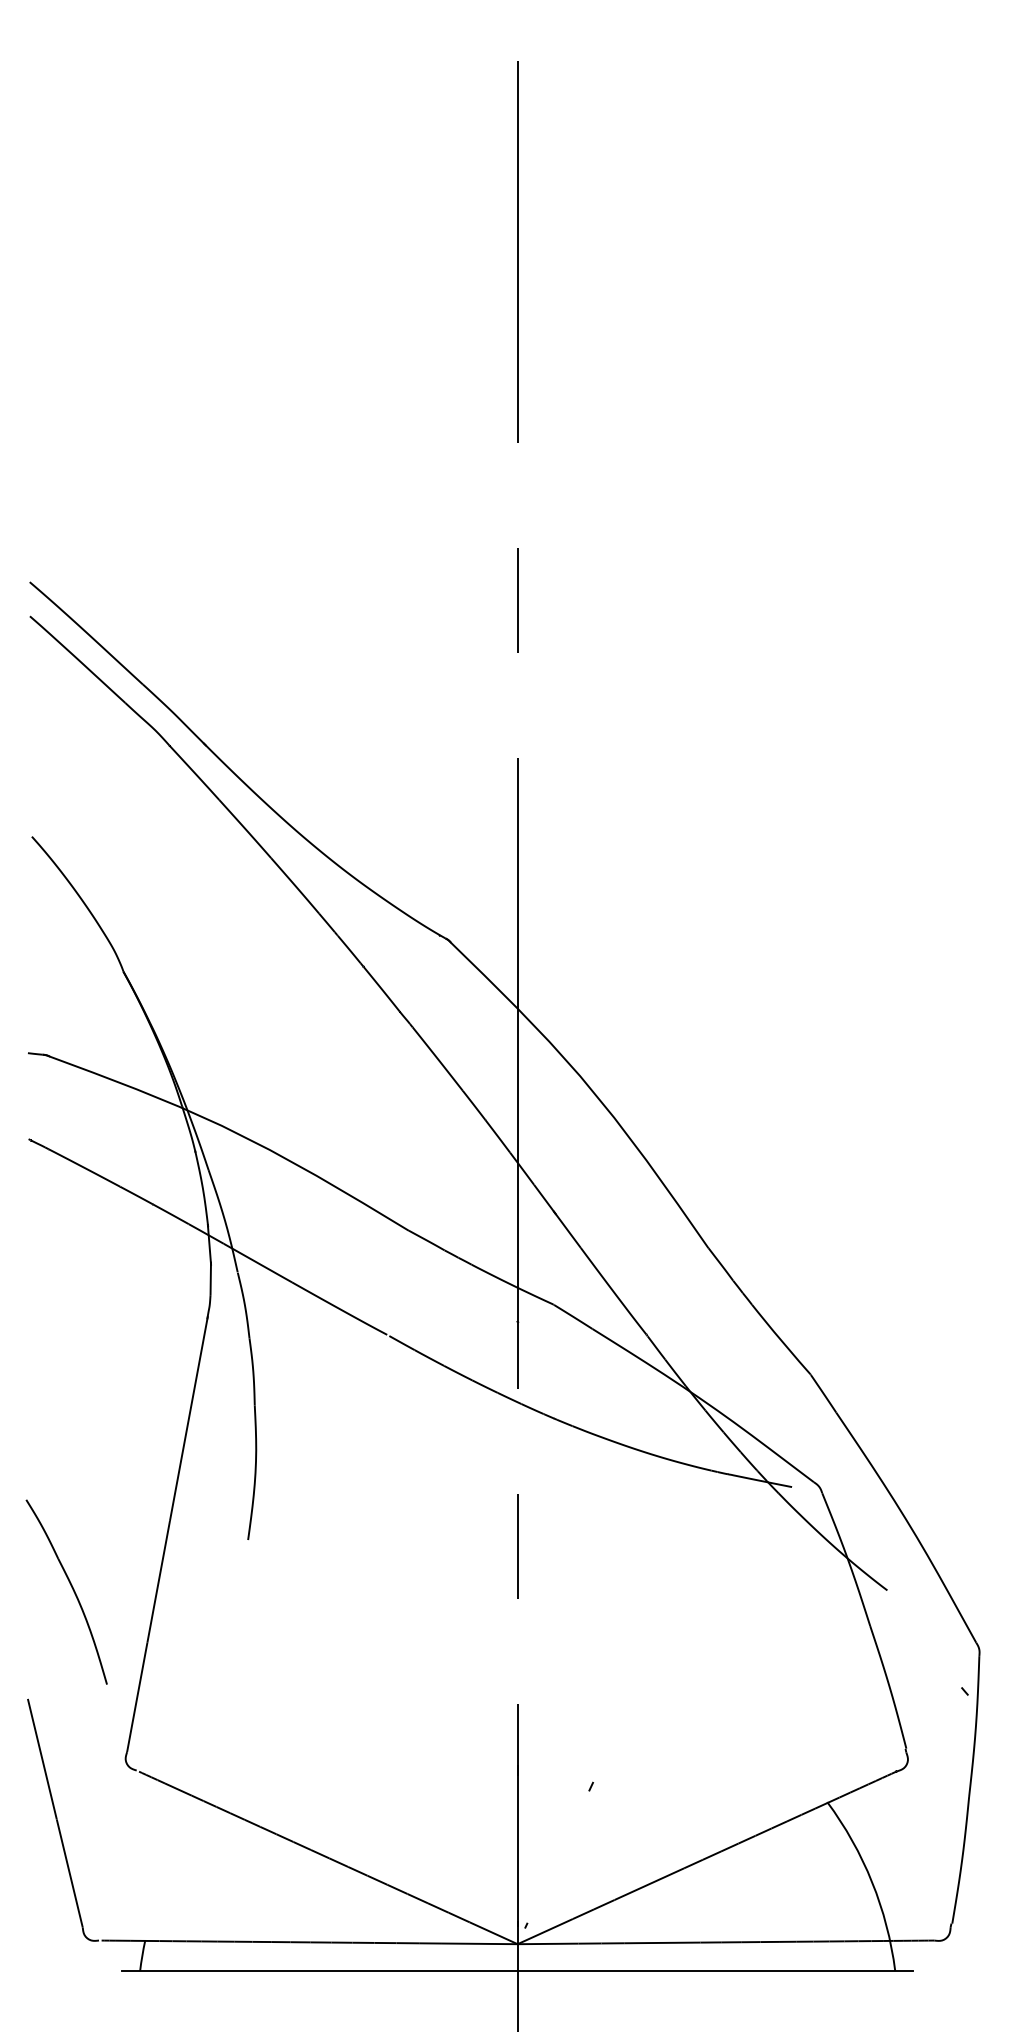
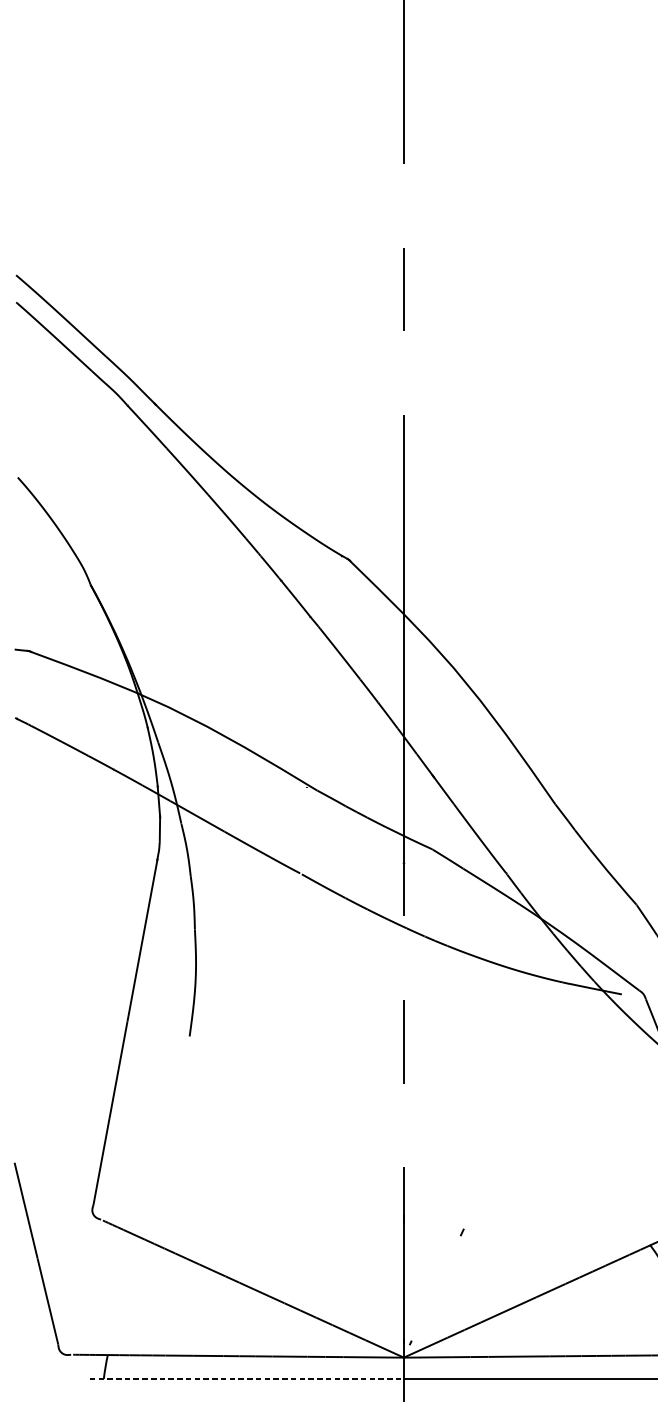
part: (72, 1590) -> (50, 1076), removed
line: (320, 1971) -> (247, 1379), solid -> dashed

